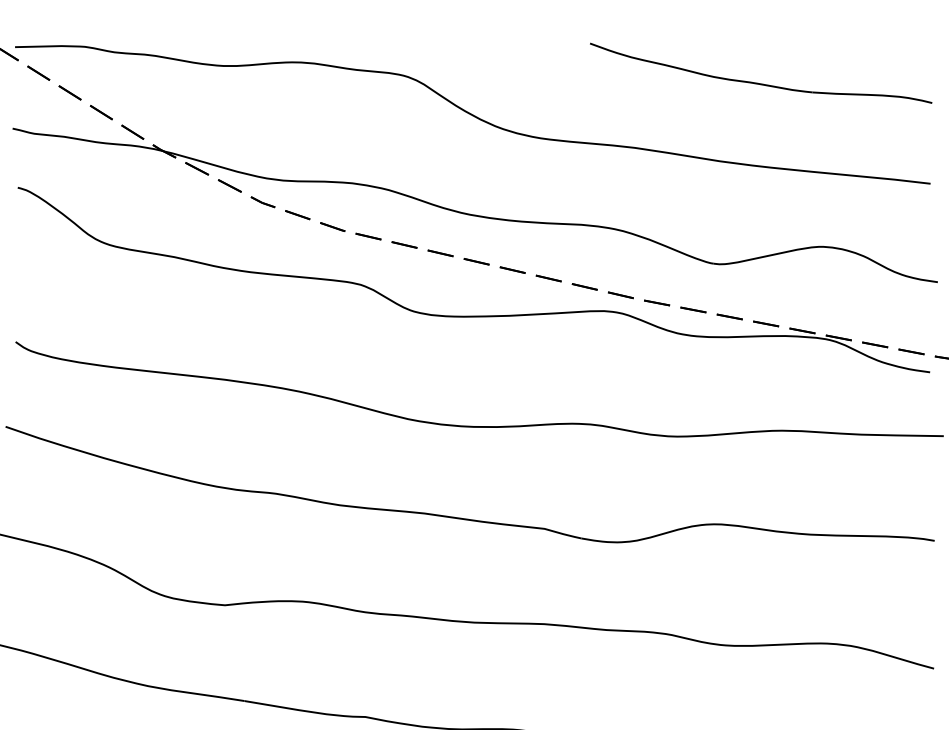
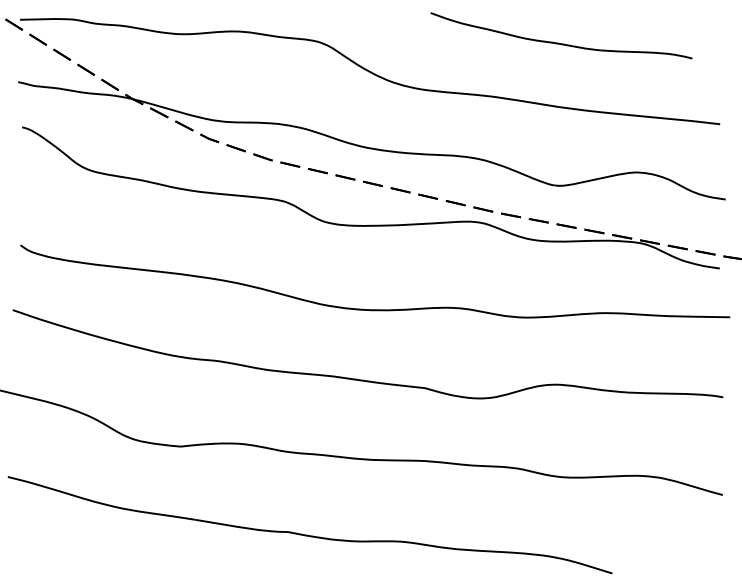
part: (757, 82) -> (558, 42), moved

